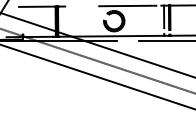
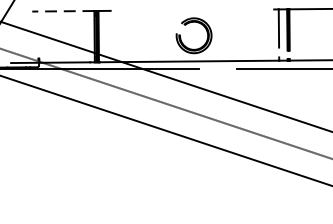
line: (127, 5) -> (216, 9), removed
line: (36, 6) -> (61, 10), solid -> dashed

